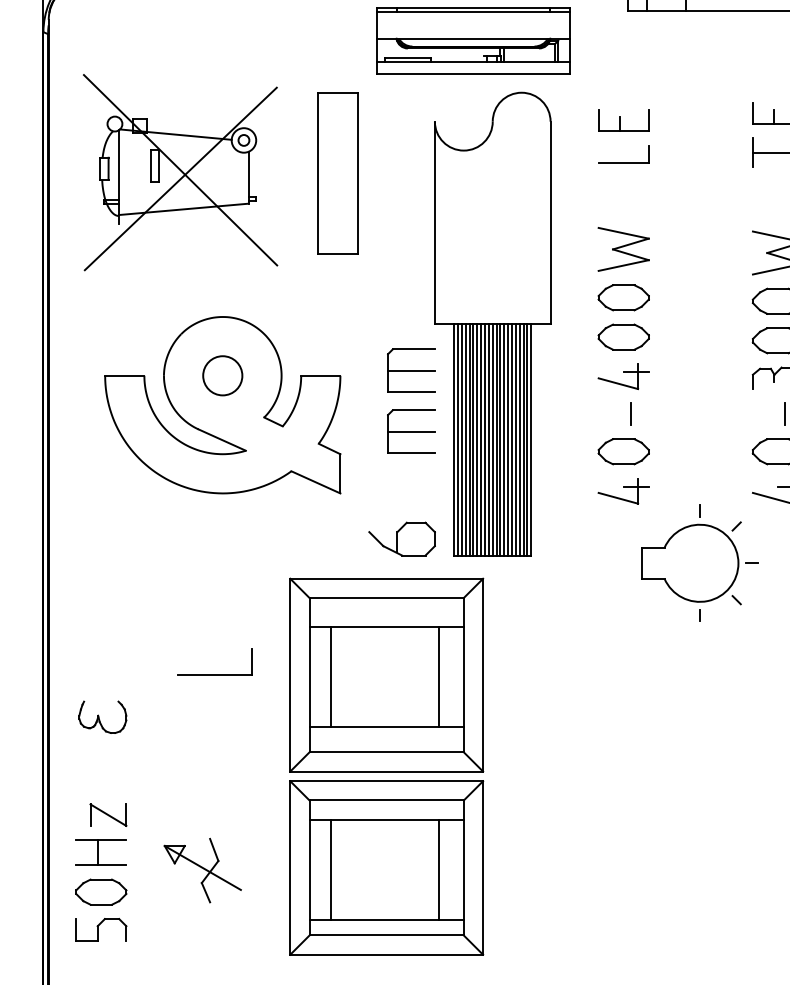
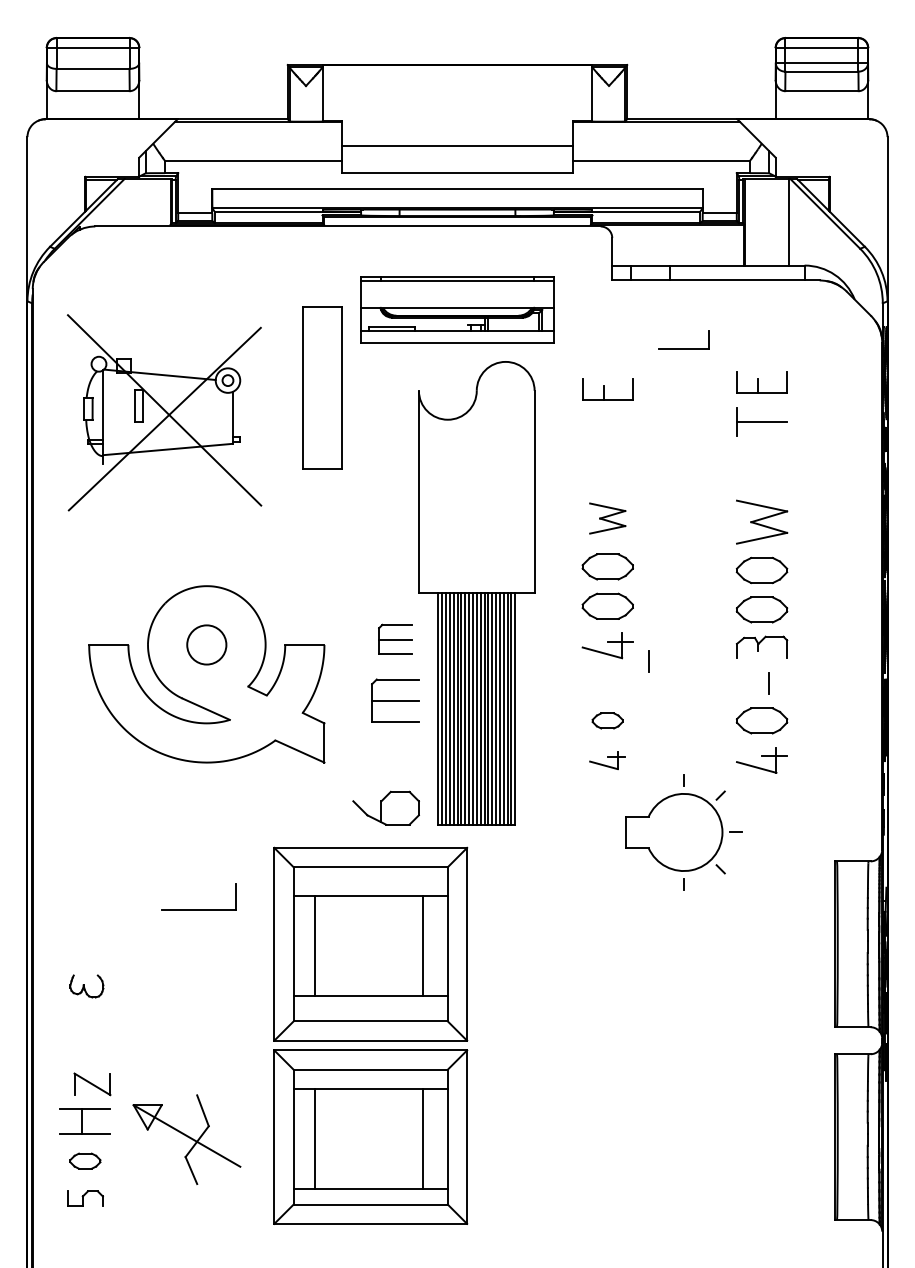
part: (623, 163) -> (683, 348), moved
part: (180, 172) -> (164, 412), moved
part: (338, 173) -> (322, 387), moved
part: (623, 249) -> (607, 518), size x0.7
part: (411, 370) -> (395, 639), size x0.7
line: (630, 414) -> (648, 661), moved
part: (623, 451) -> (607, 720), size x0.6
part: (623, 491) -> (607, 760), size x0.7
part: (214, 674) -> (198, 909), moved
part: (102, 717) -> (86, 986), size x0.7
part: (202, 870) -> (186, 1139), size x1.4
part: (101, 891) -> (85, 1160), size x0.6
part: (101, 929) -> (85, 1198), size x0.7

